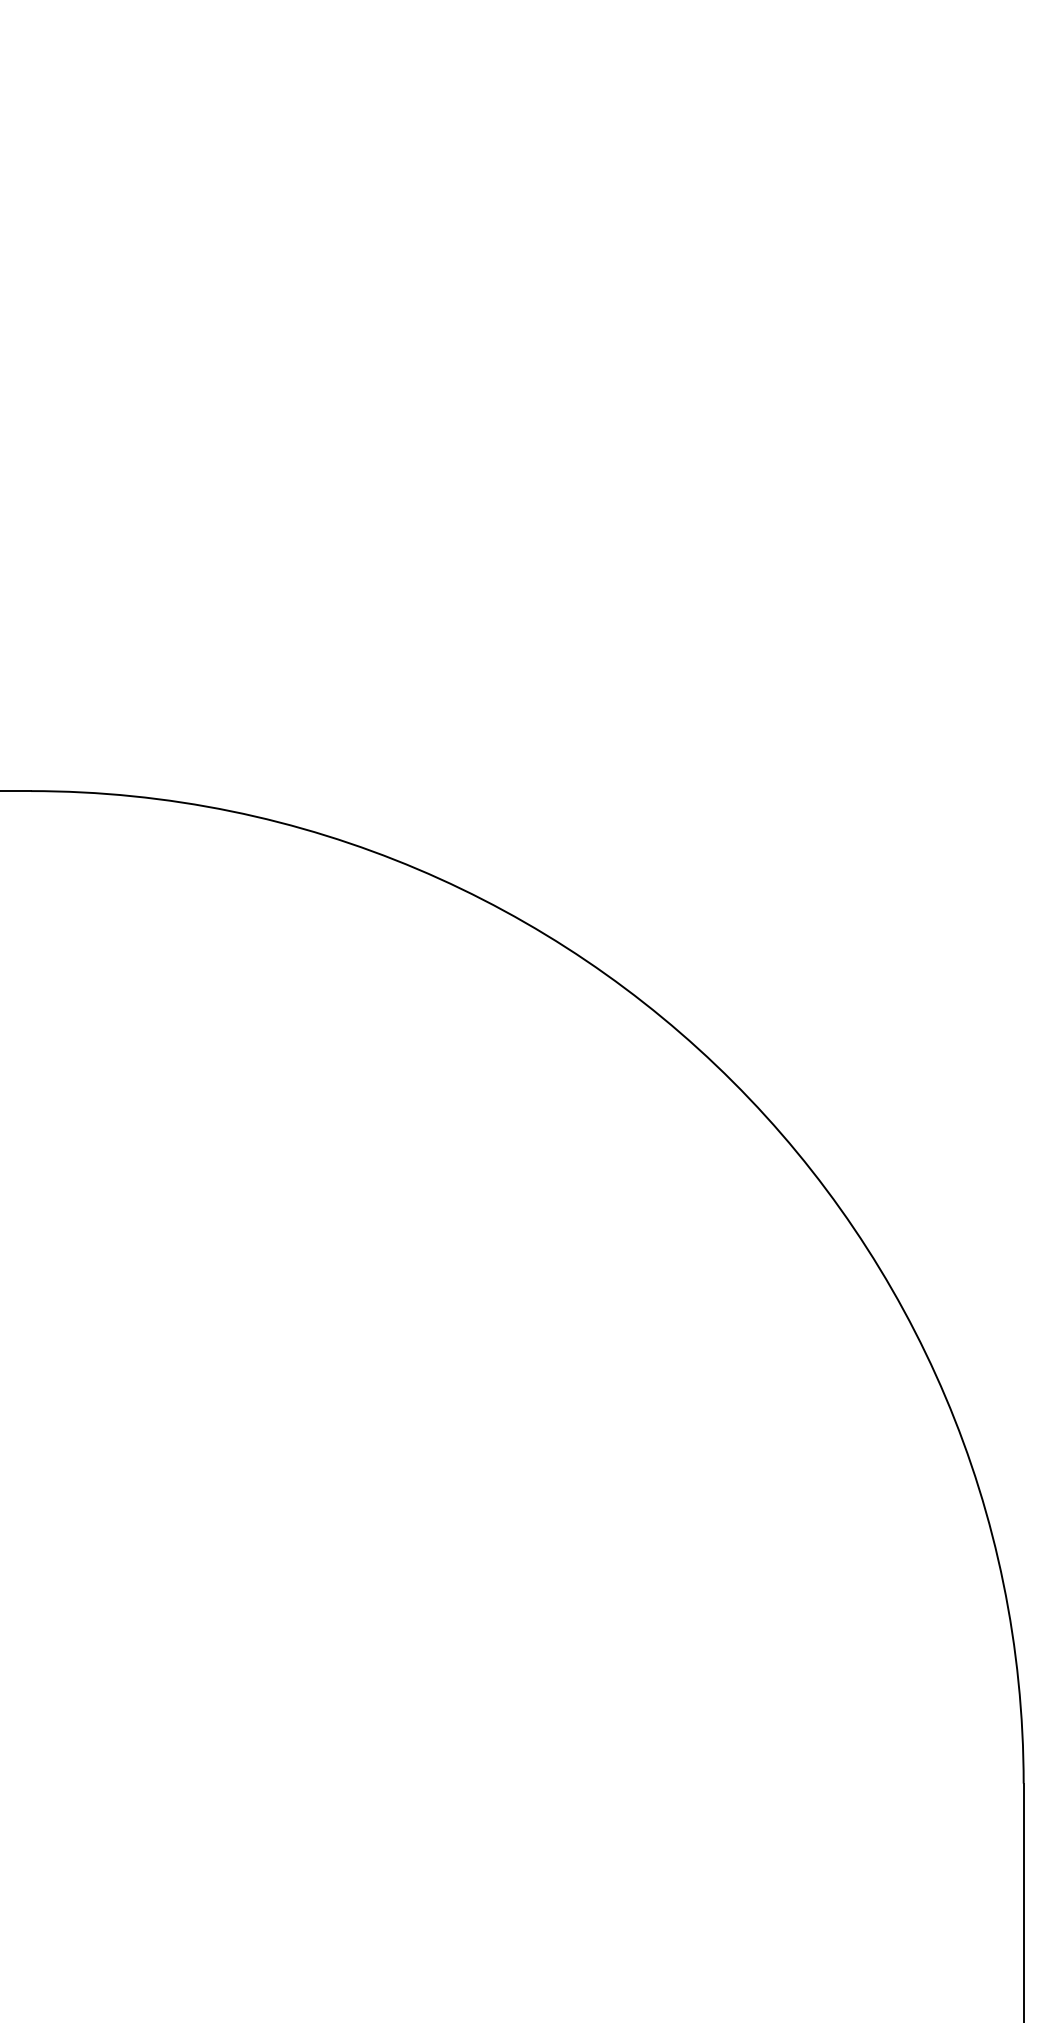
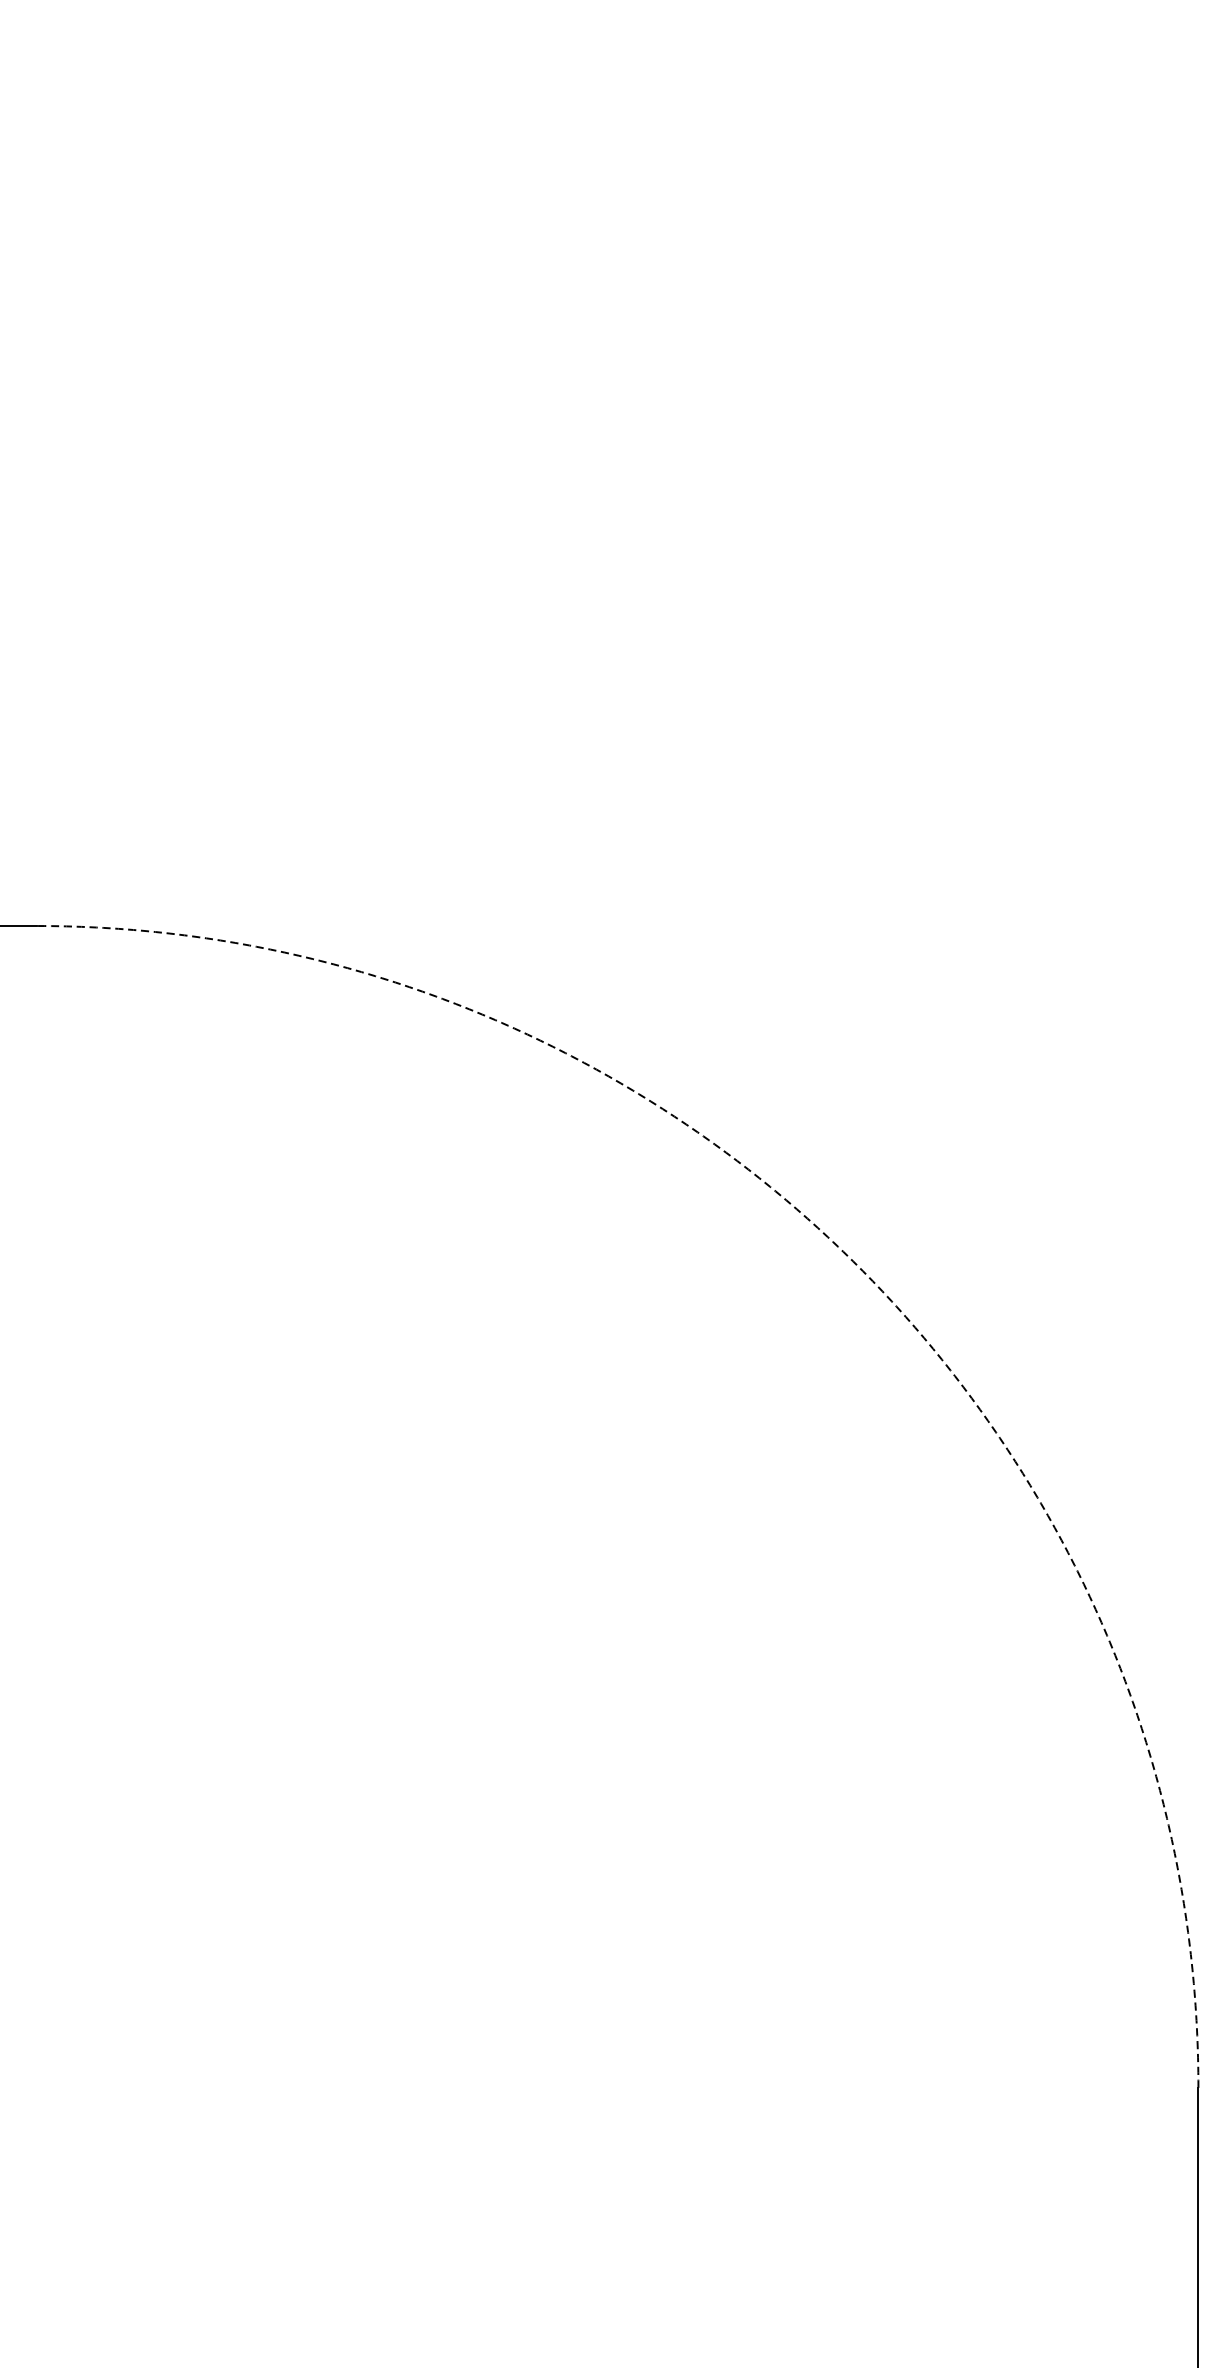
arc: (732, 1081) -> (857, 1265), solid -> dashed

